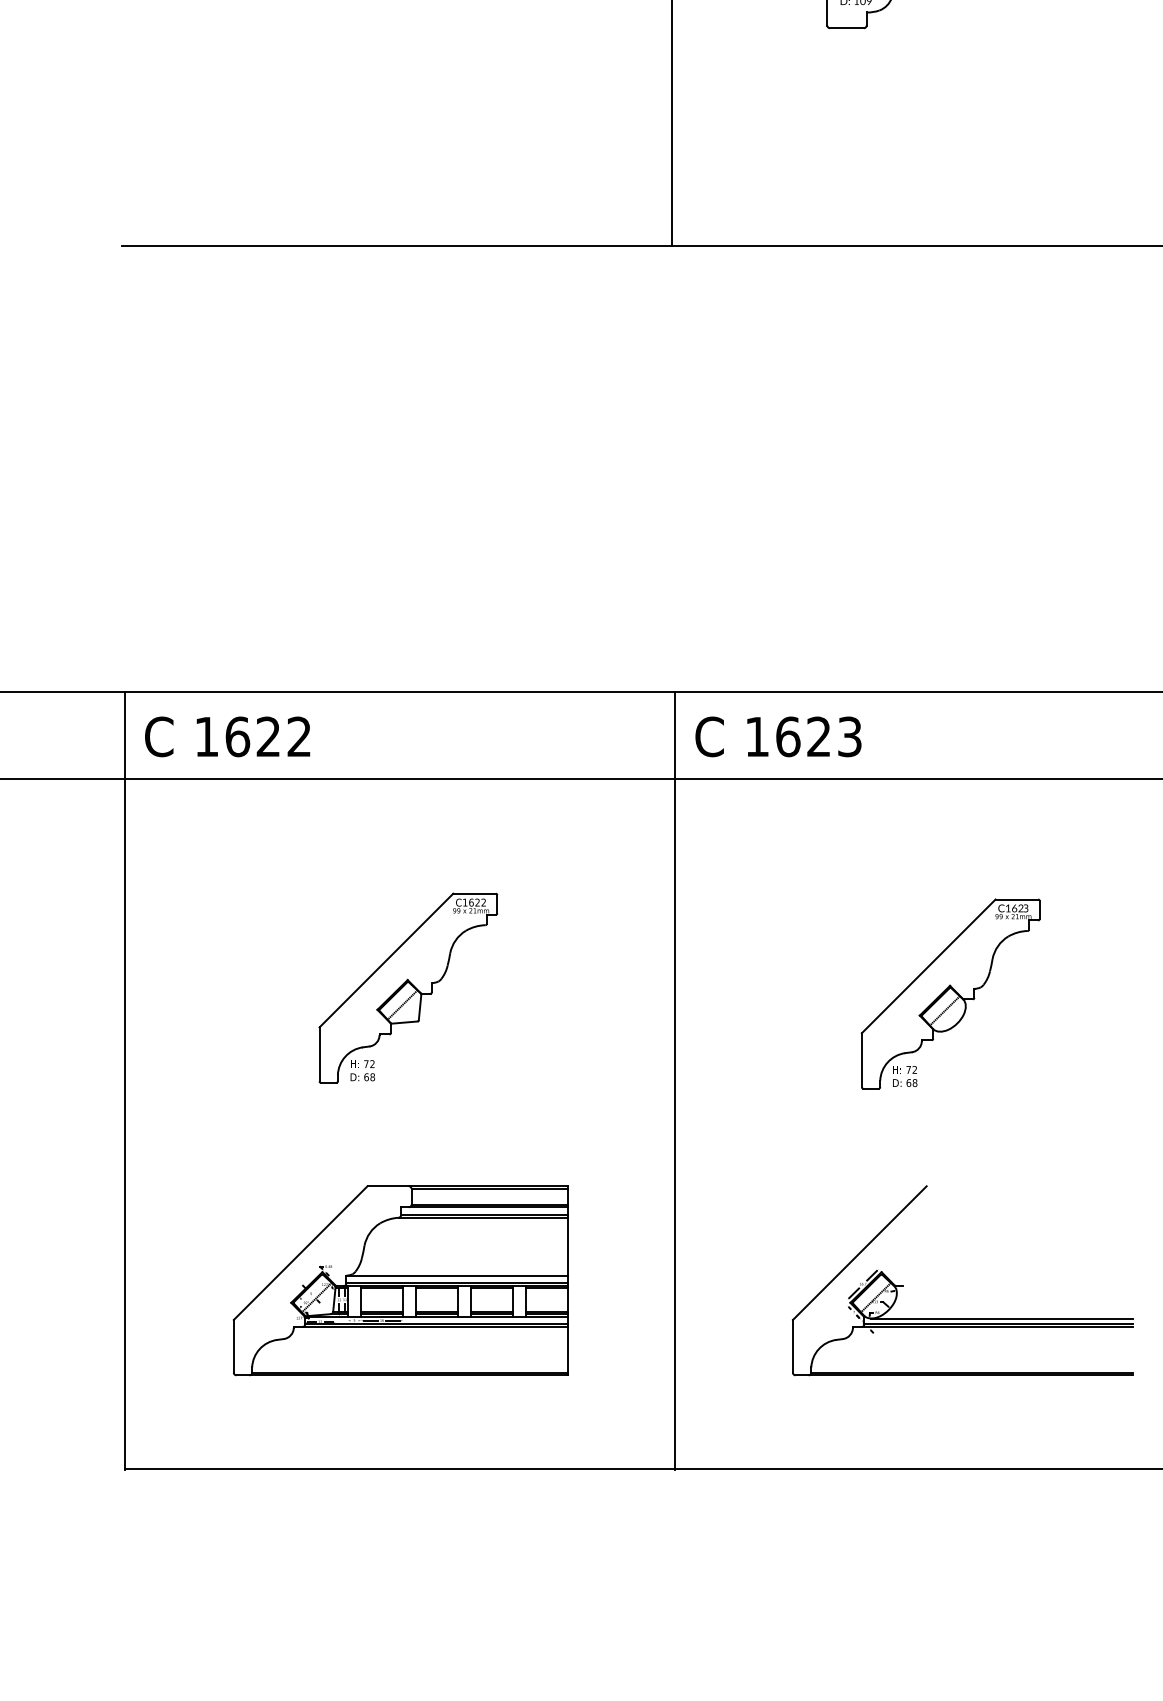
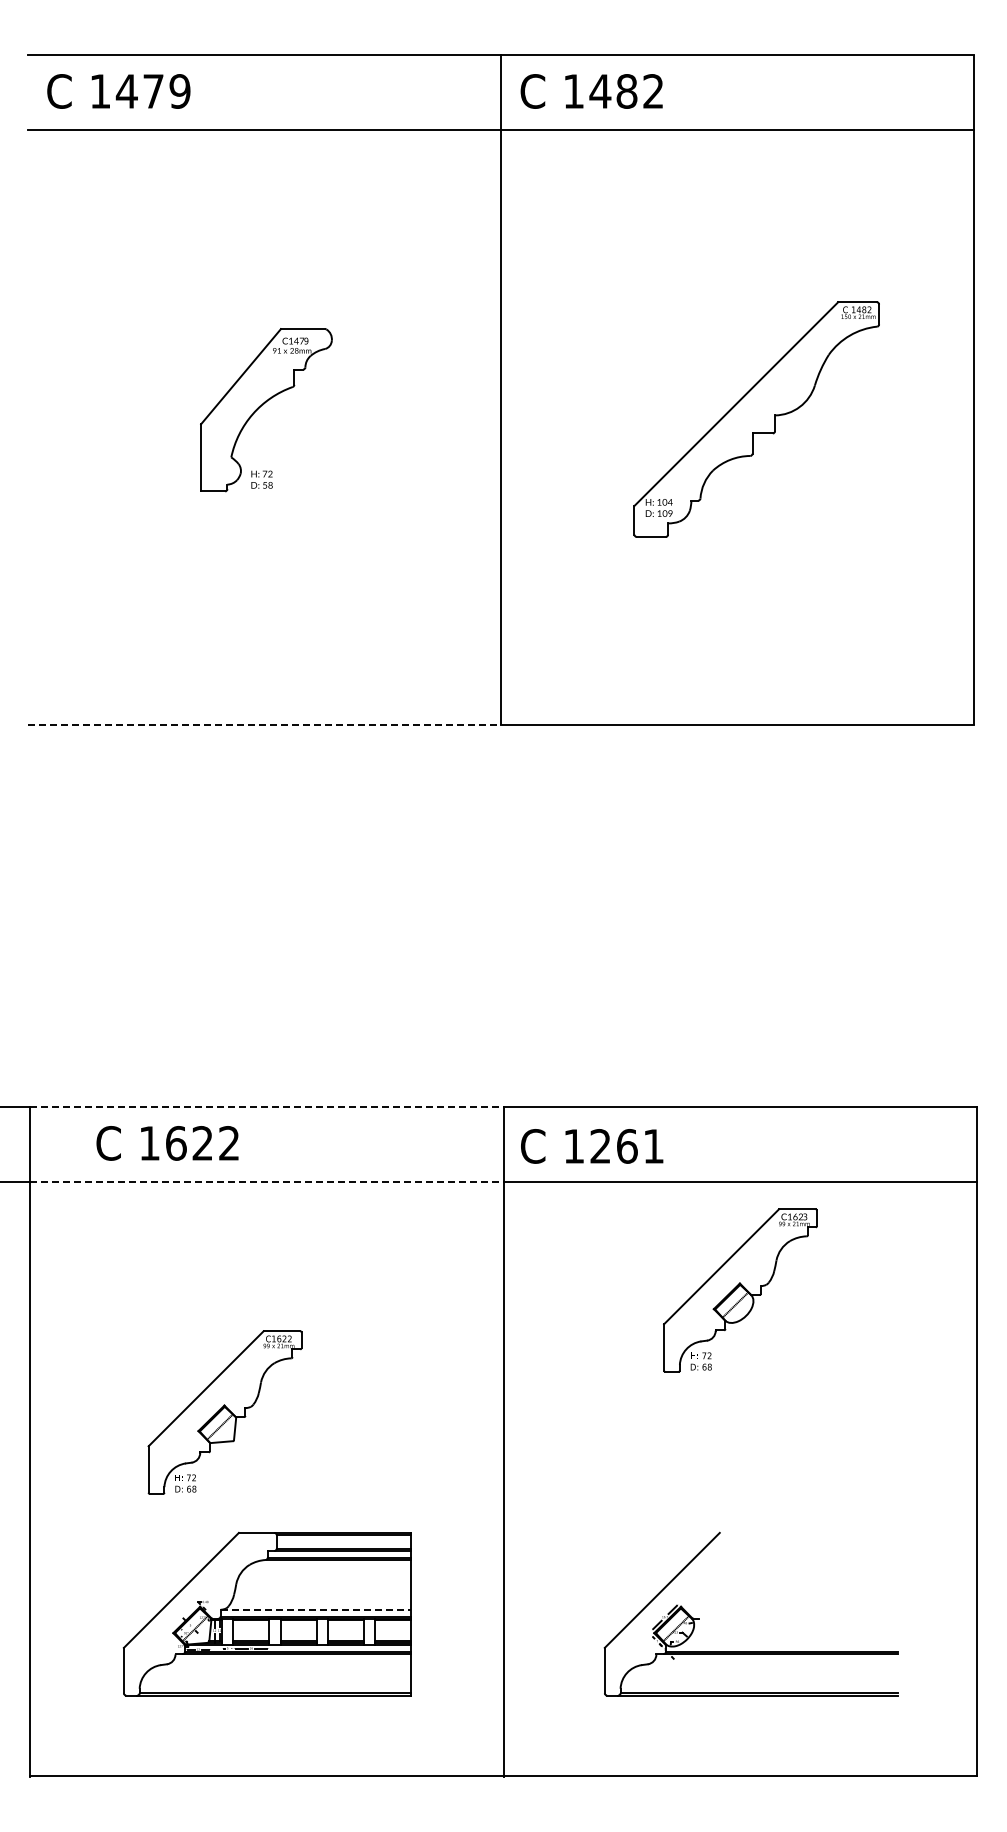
line: (397, 246) -> (264, 724), solid -> dashed
line: (399, 691) -> (266, 1107), solid -> dashed
text: (227, 736) -> (167, 1143), moved
text: (818, 736) -> (626, 1146), 1623 -> 1261
line: (399, 778) -> (266, 1182), solid -> dashed
part: (407, 988) -> (224, 1412), moved
part: (950, 993) -> (740, 1290), moved
line: (457, 1275) -> (316, 1609), solid -> dashed
line: (1001, 1318) -> (784, 1646), removed

